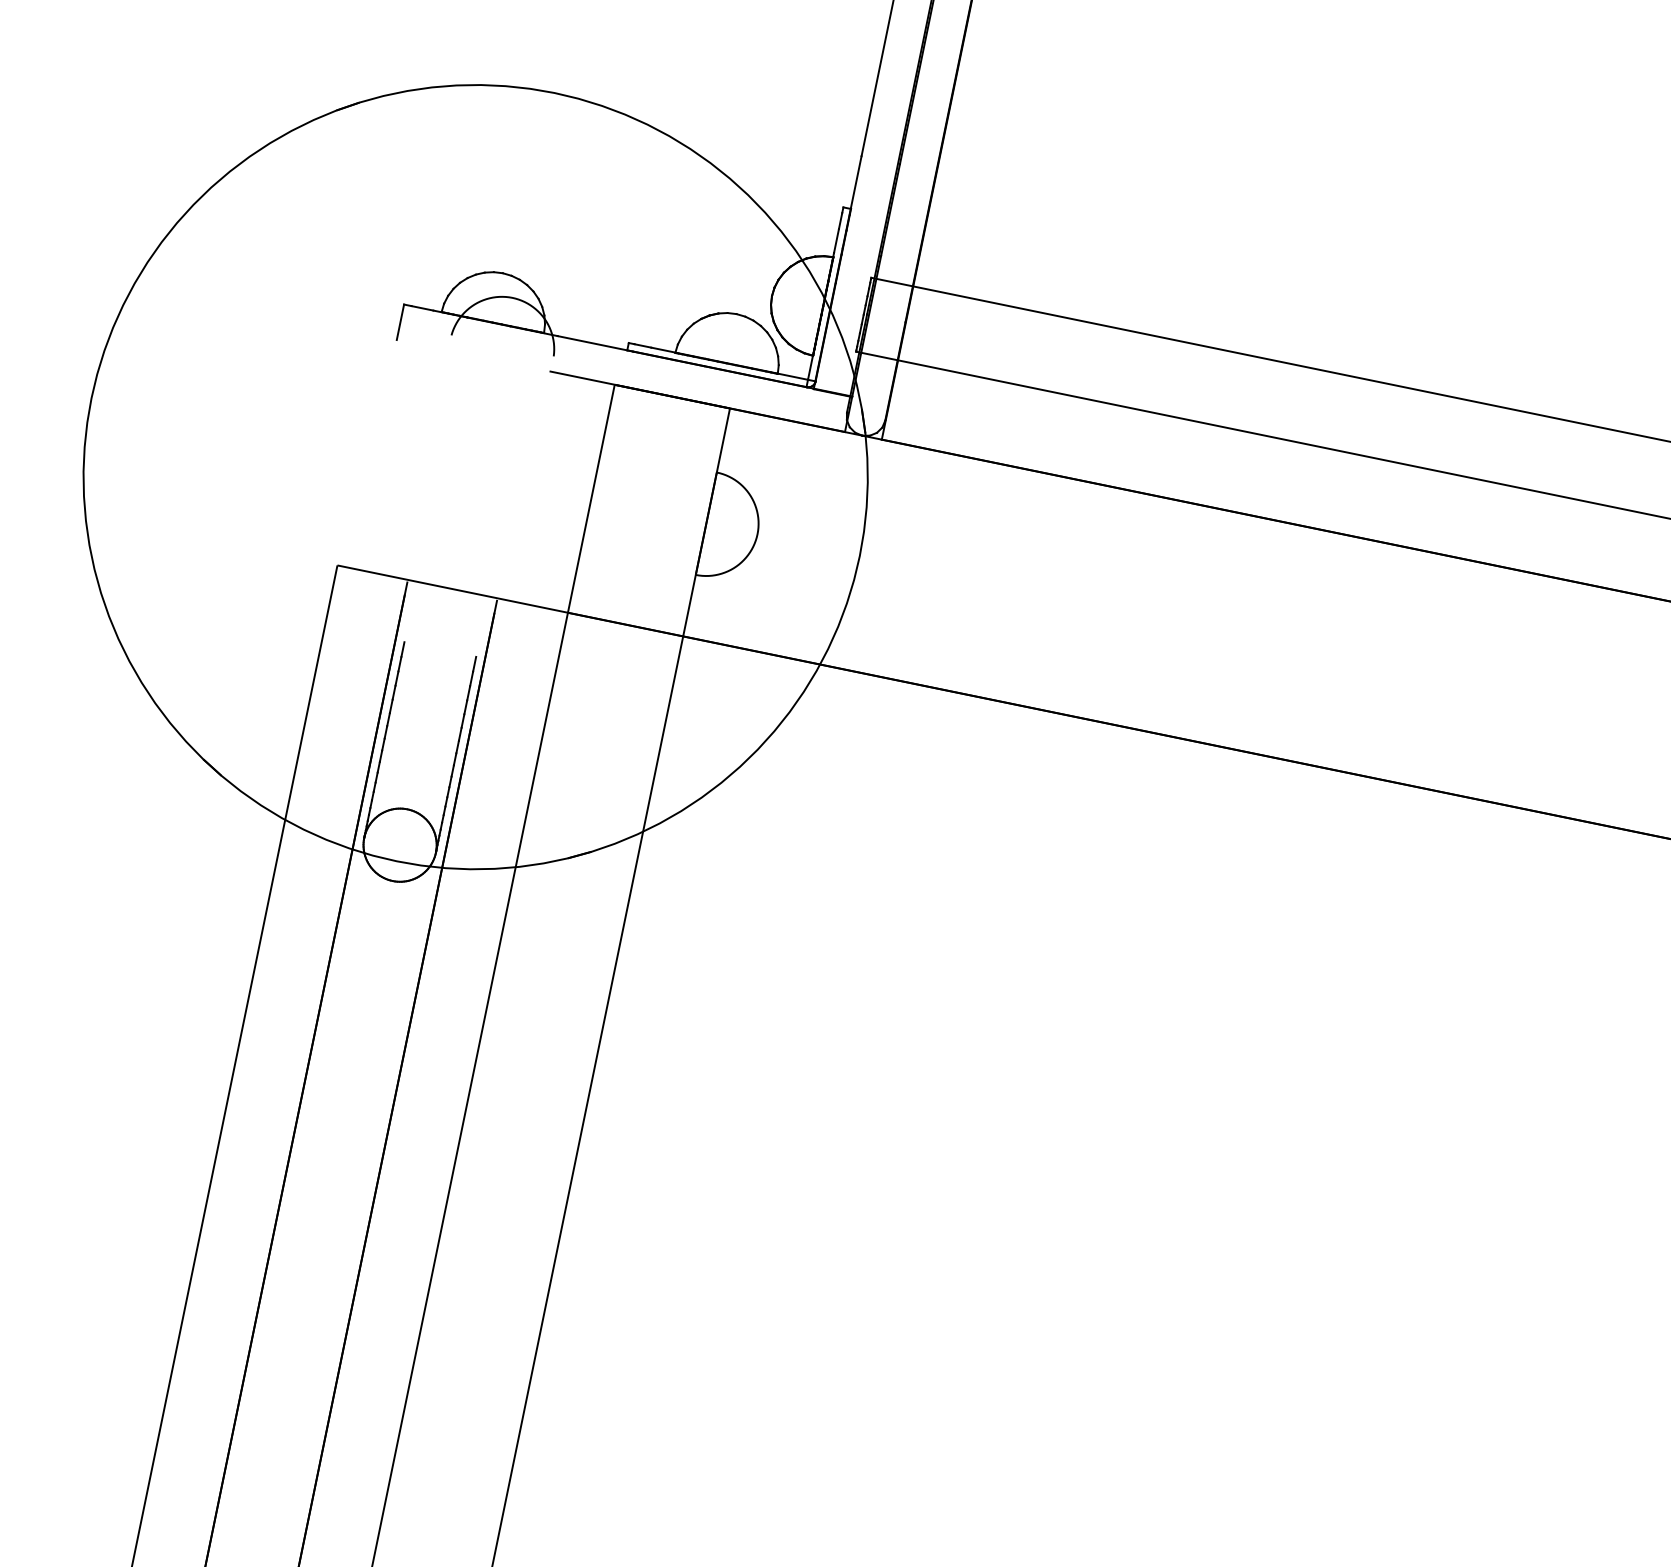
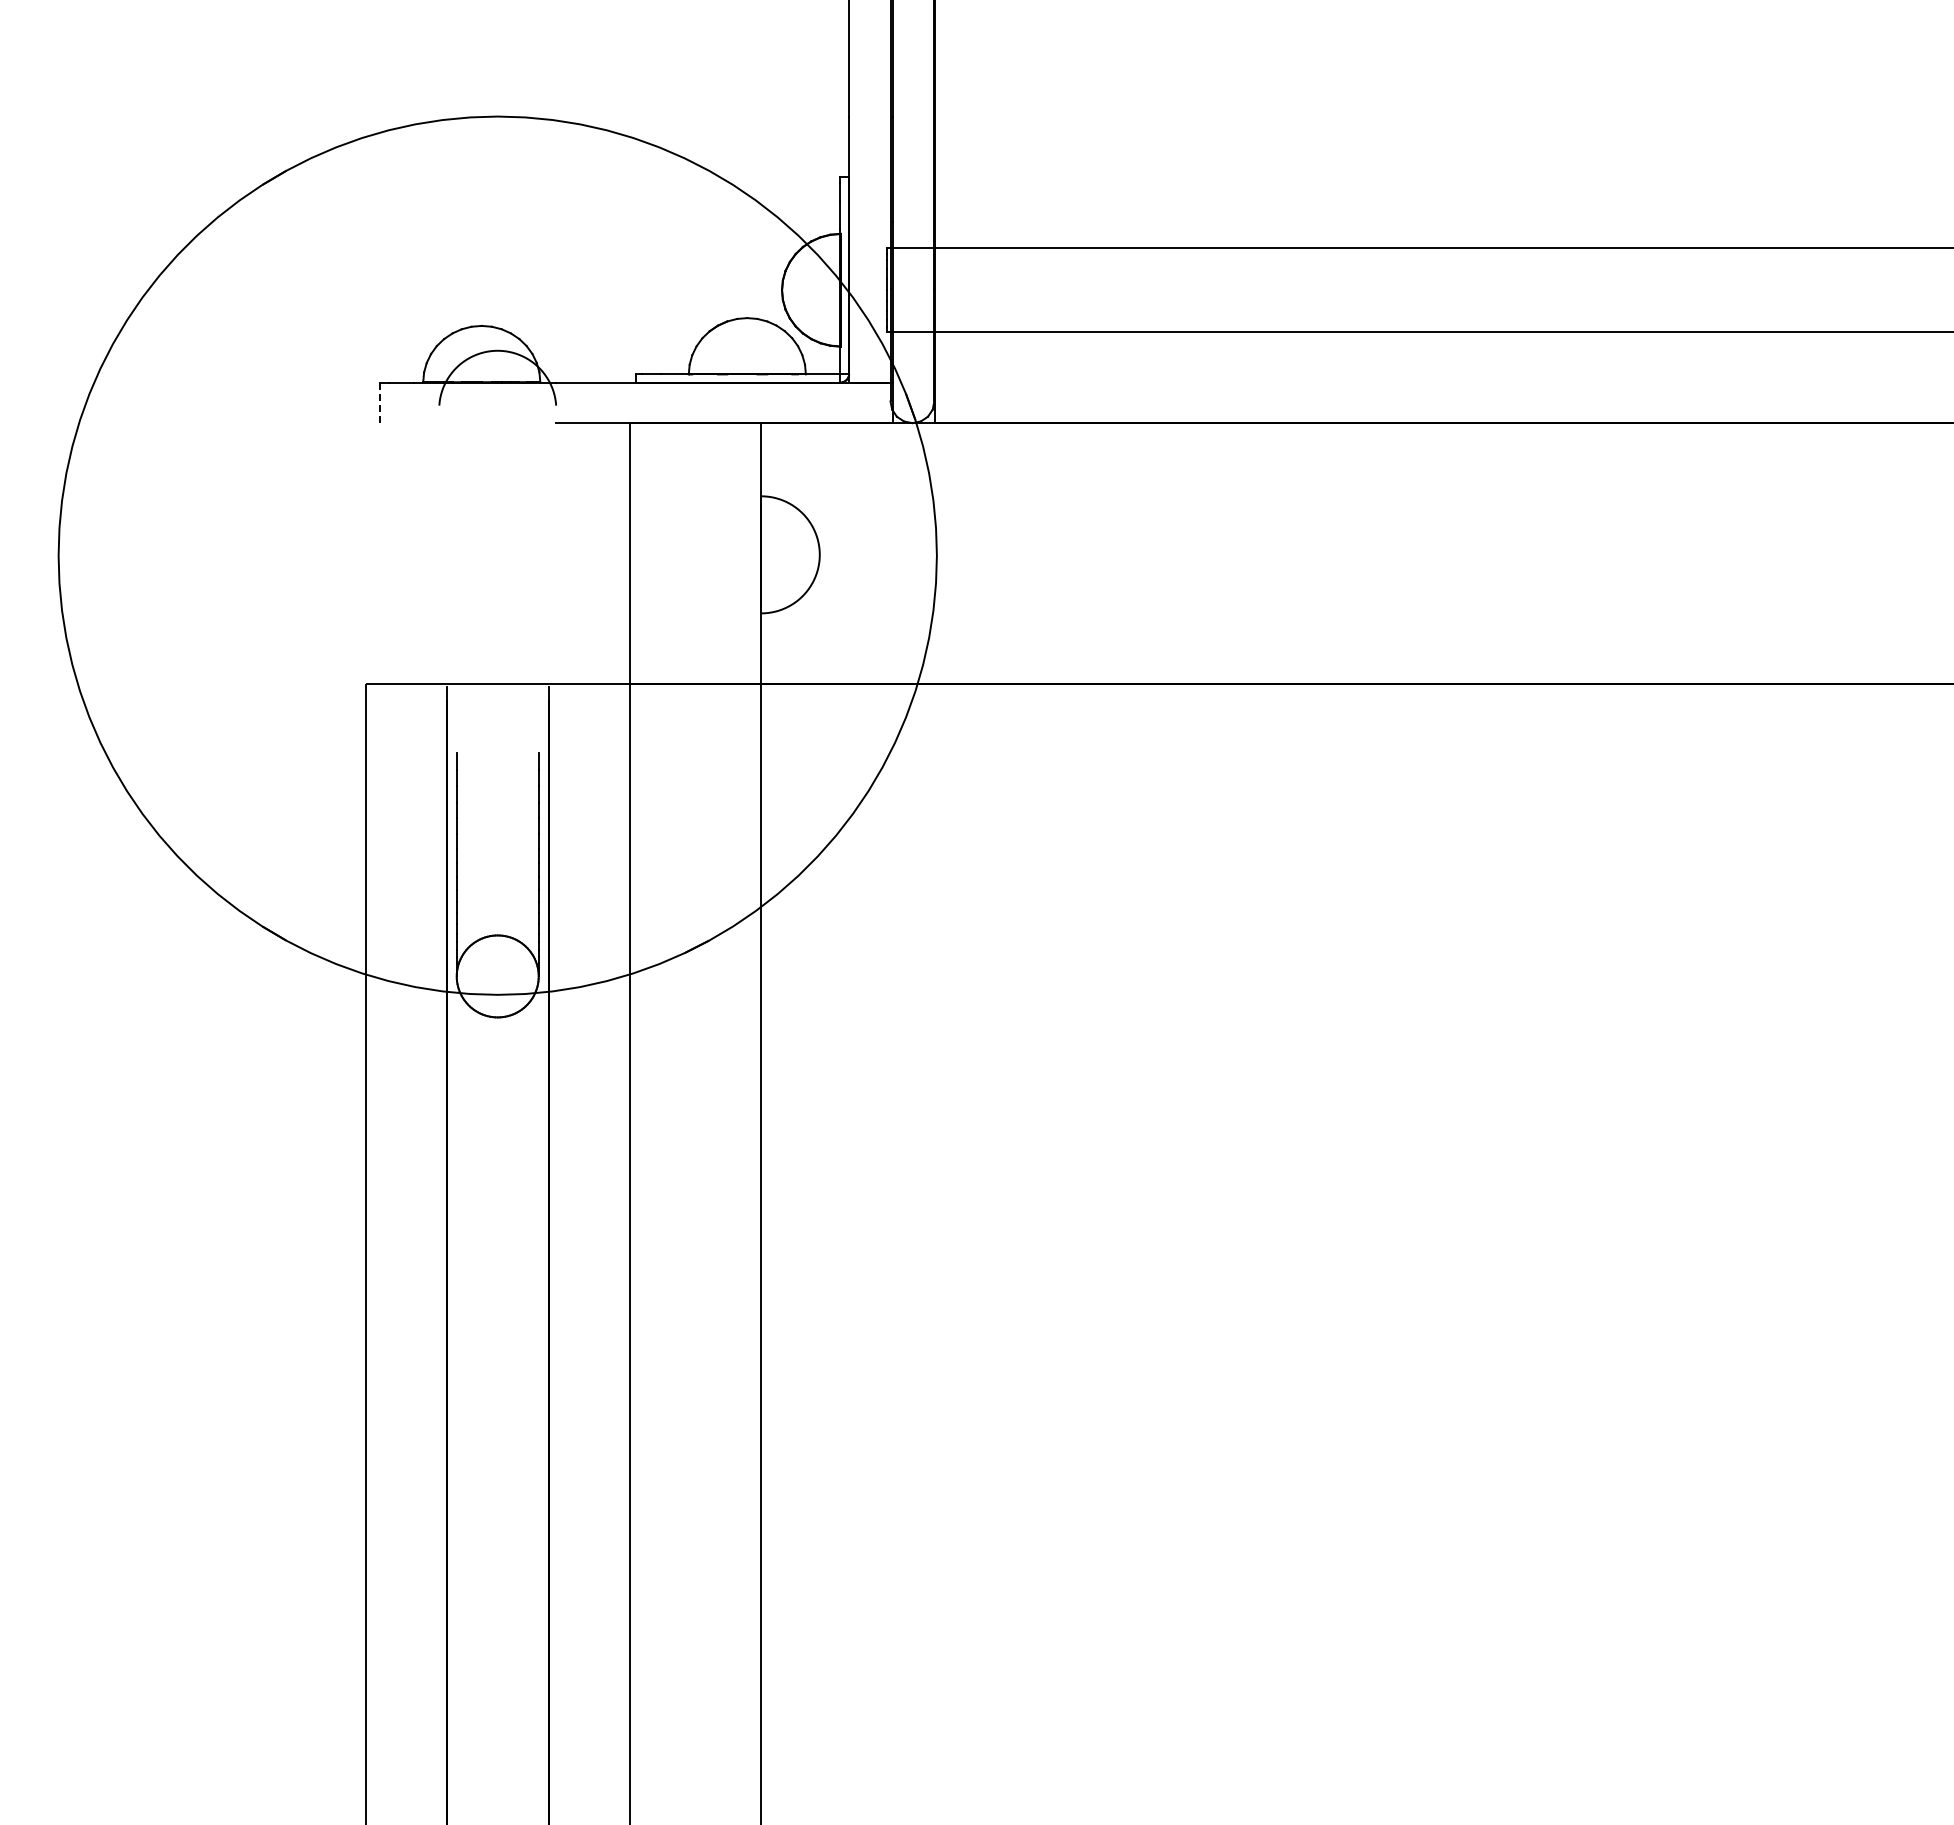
line: (400, 322) -> (380, 403), solid -> dashed

